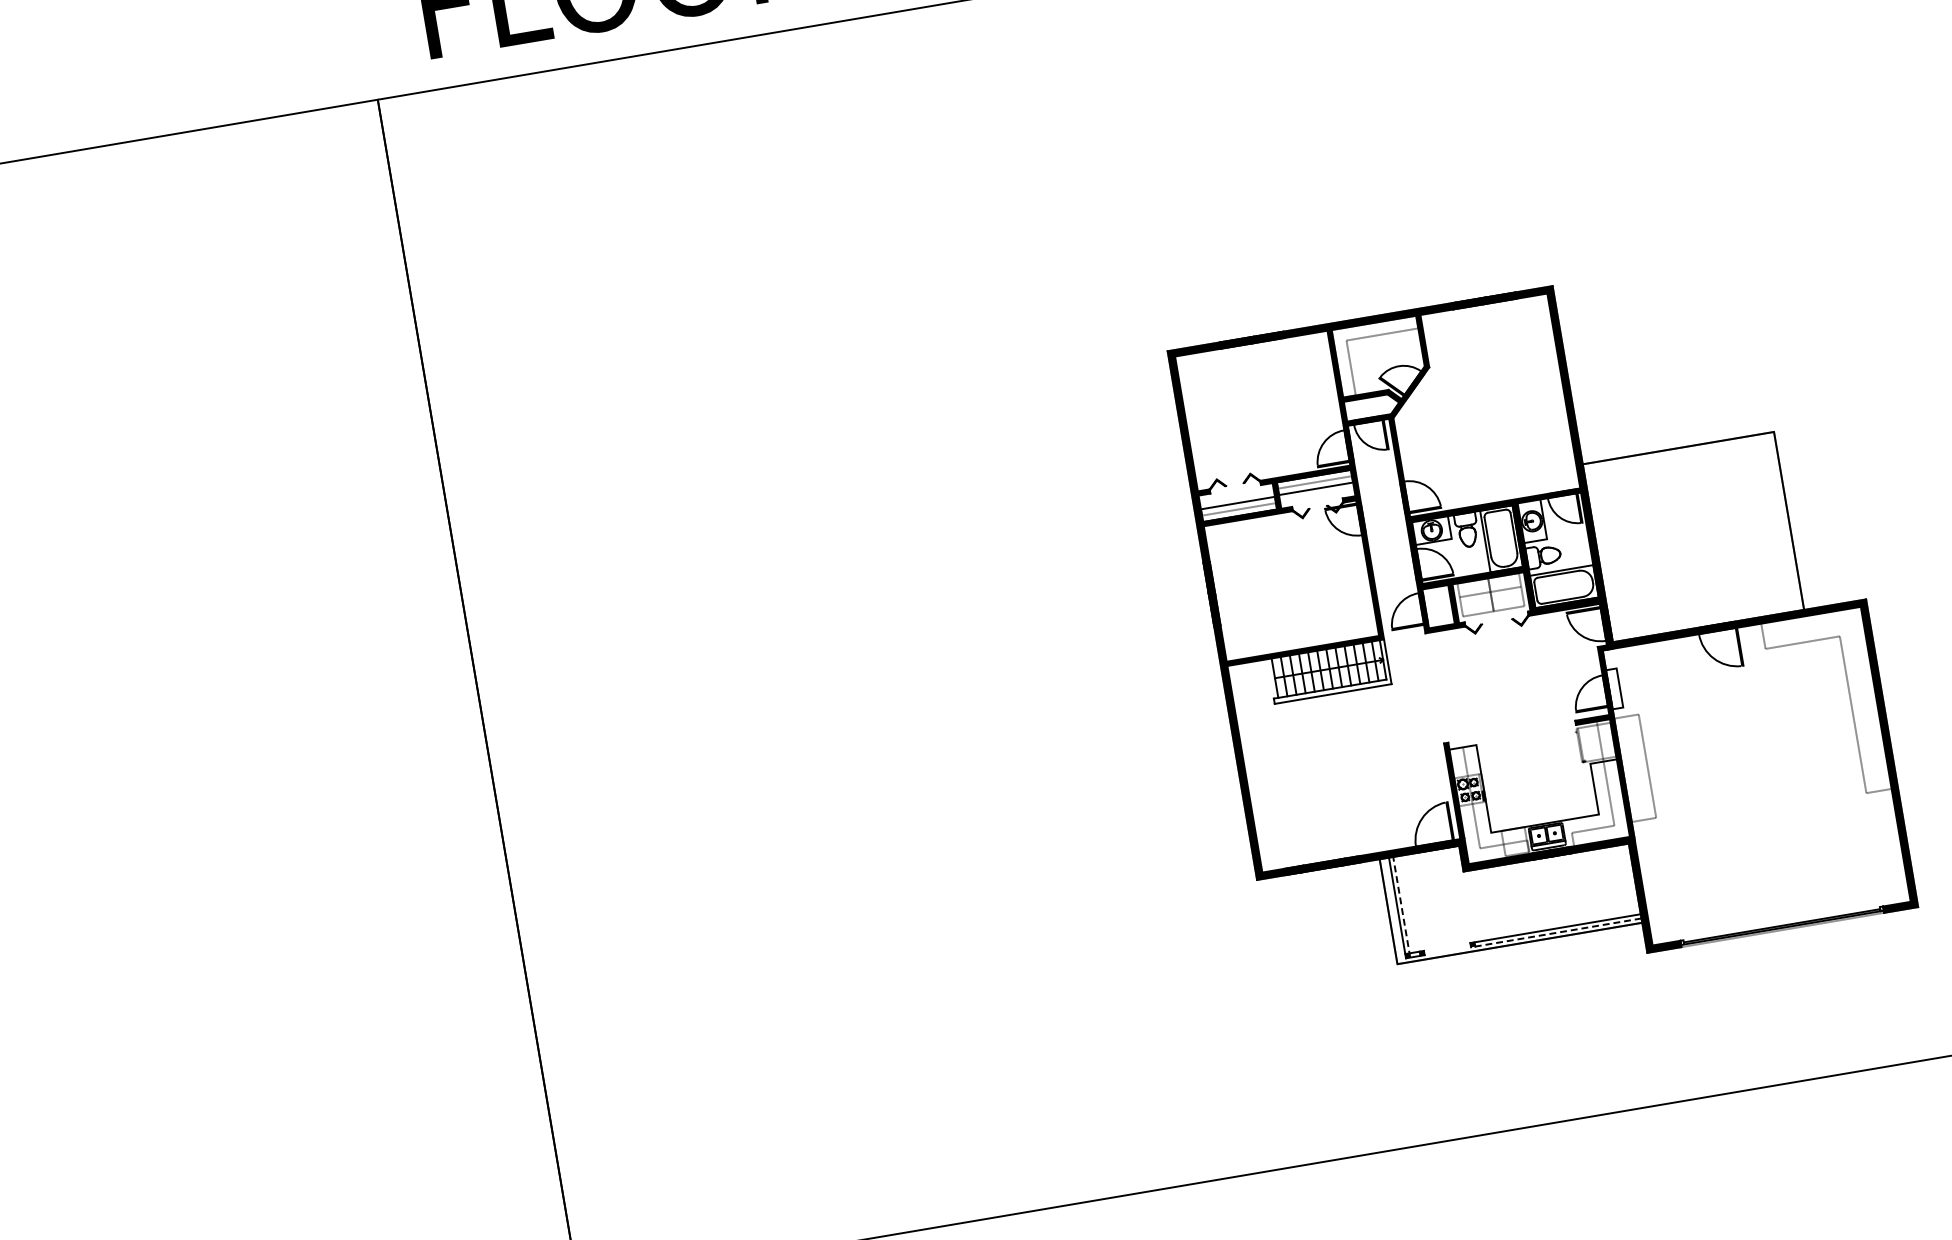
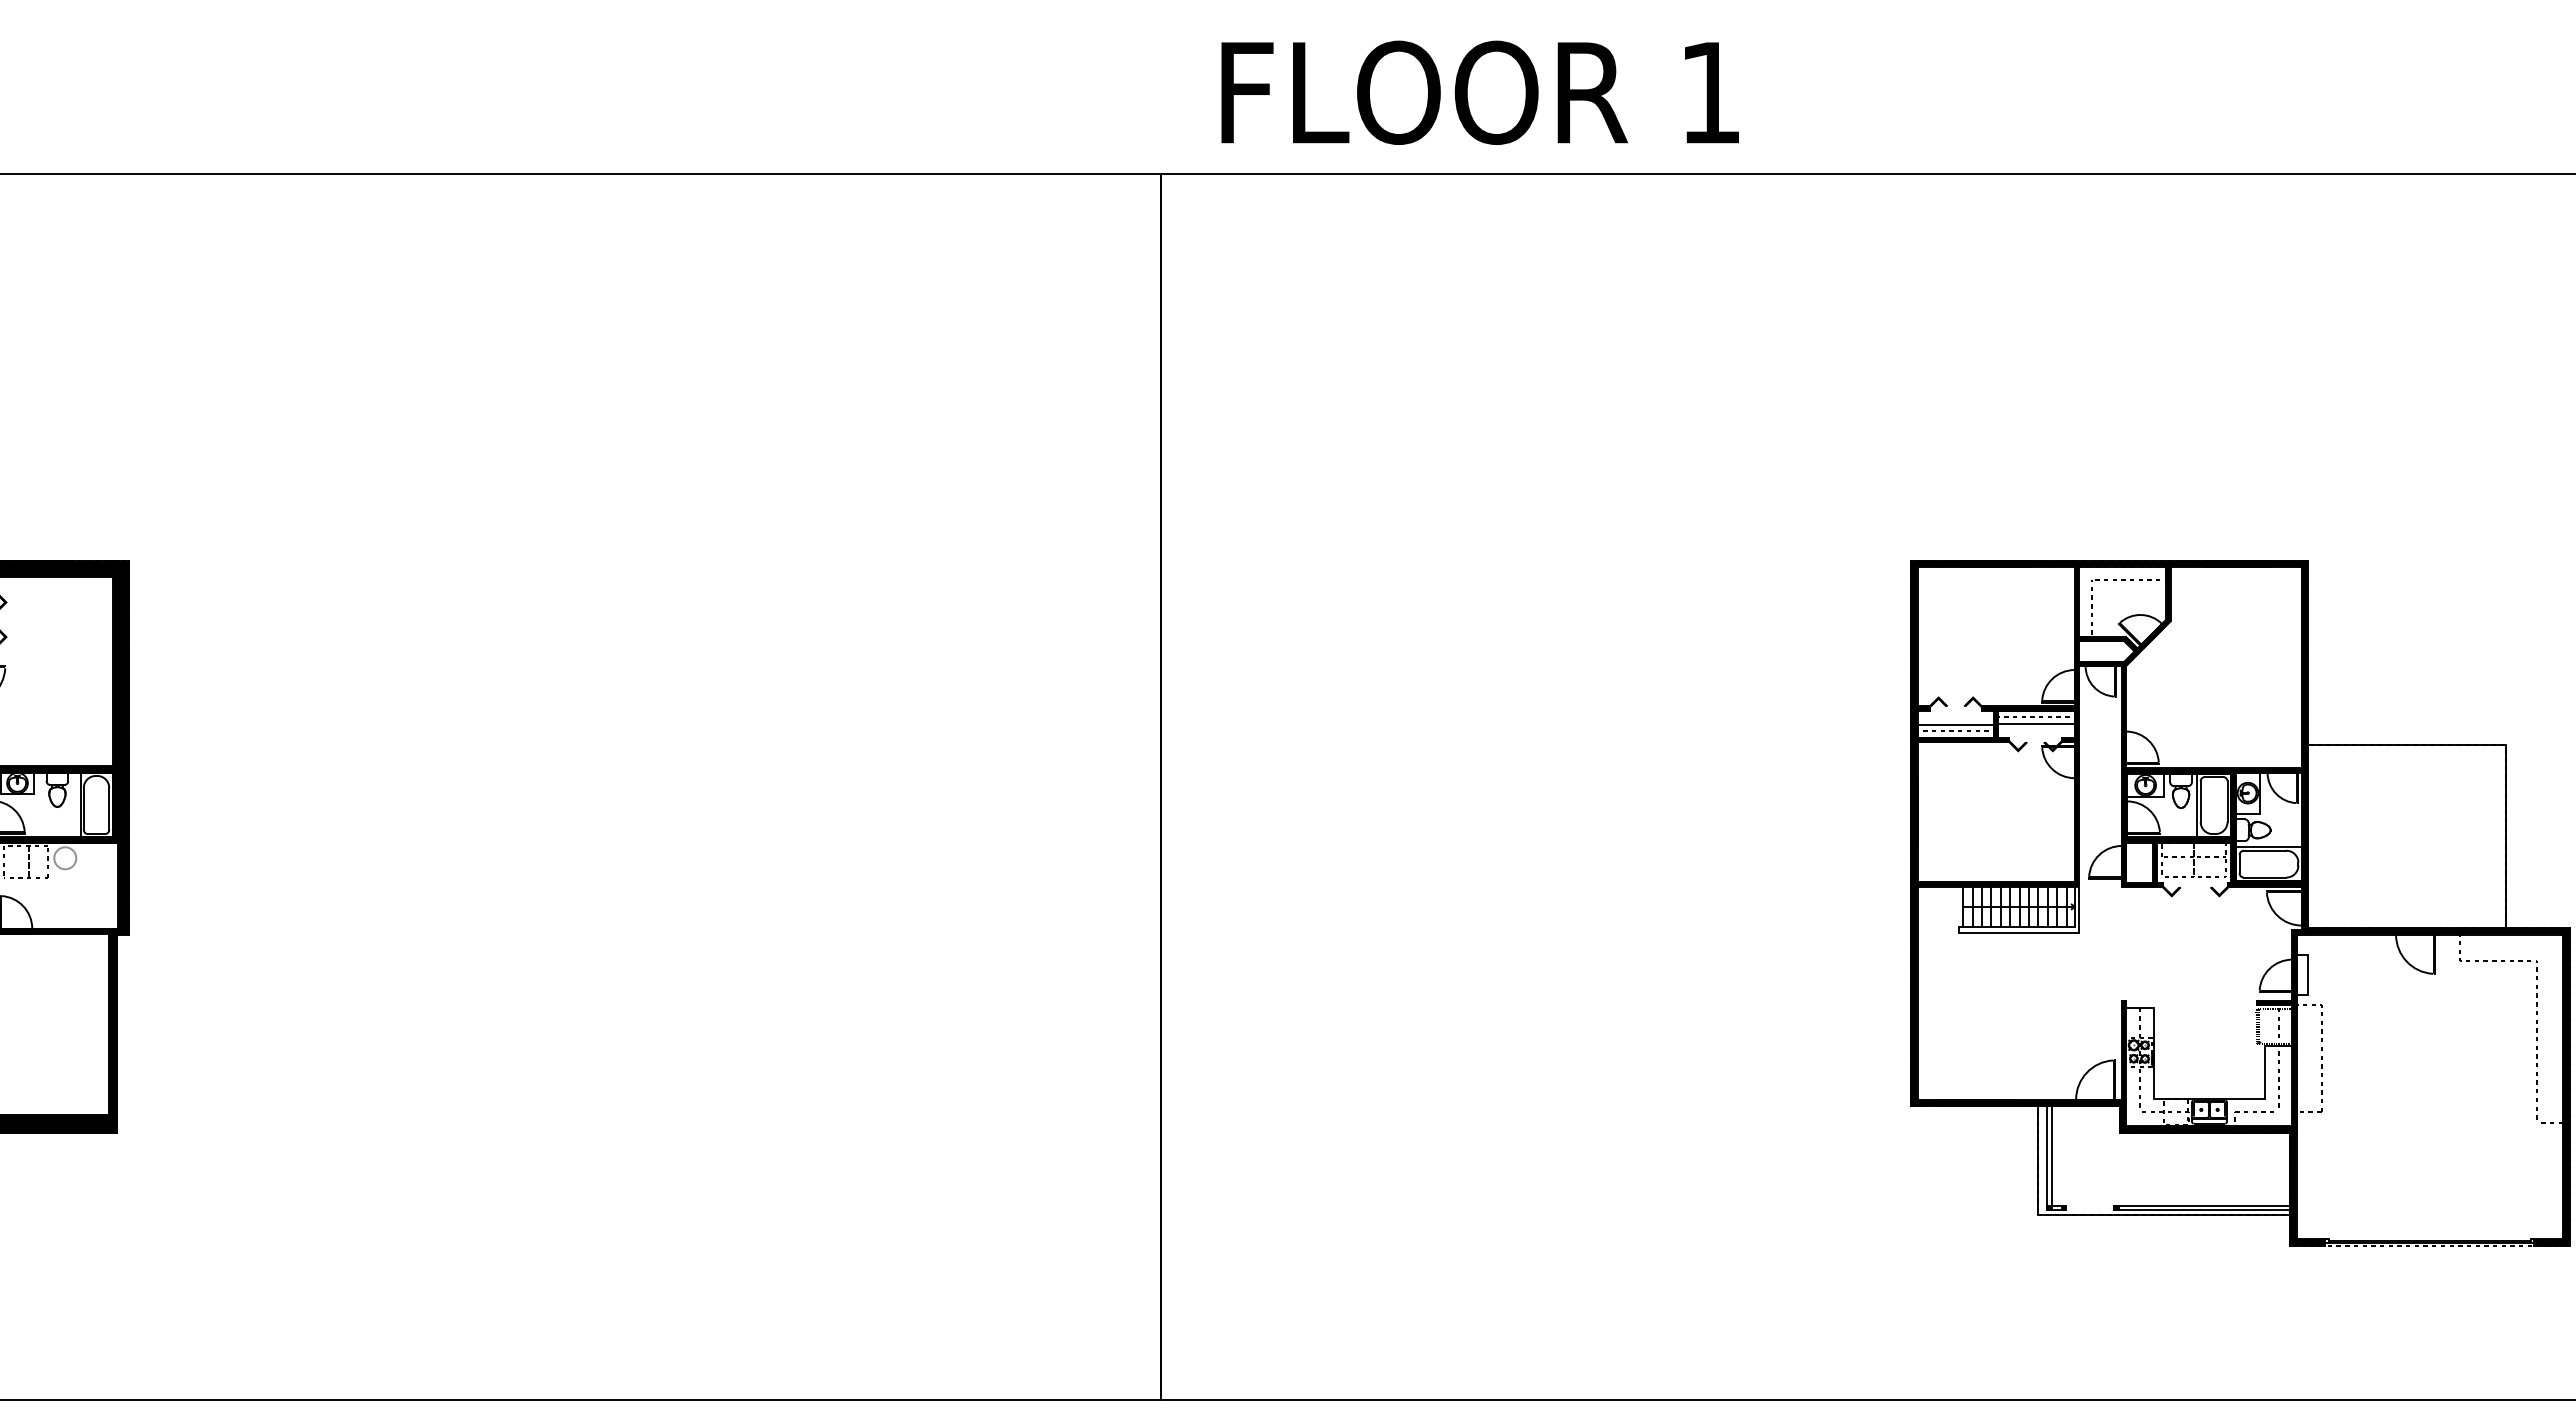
line: (1401, 907) -> (2051, 1158), dashed -> solid
line: (1556, 933) -> (2202, 1210), dashed -> solid

